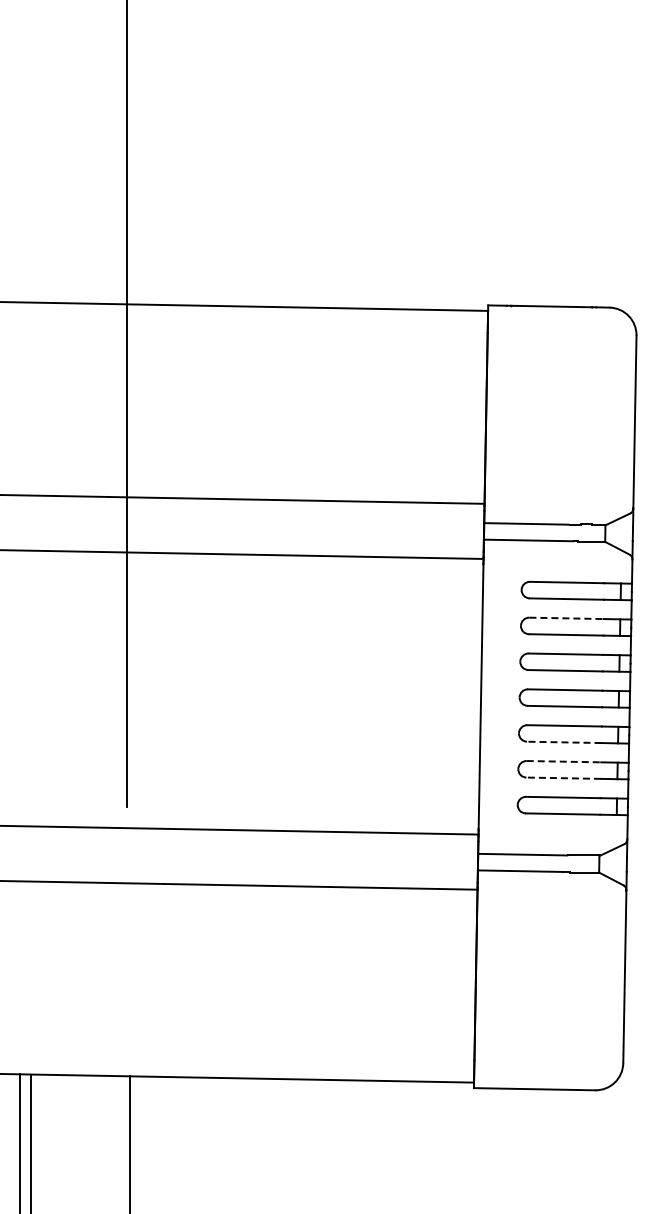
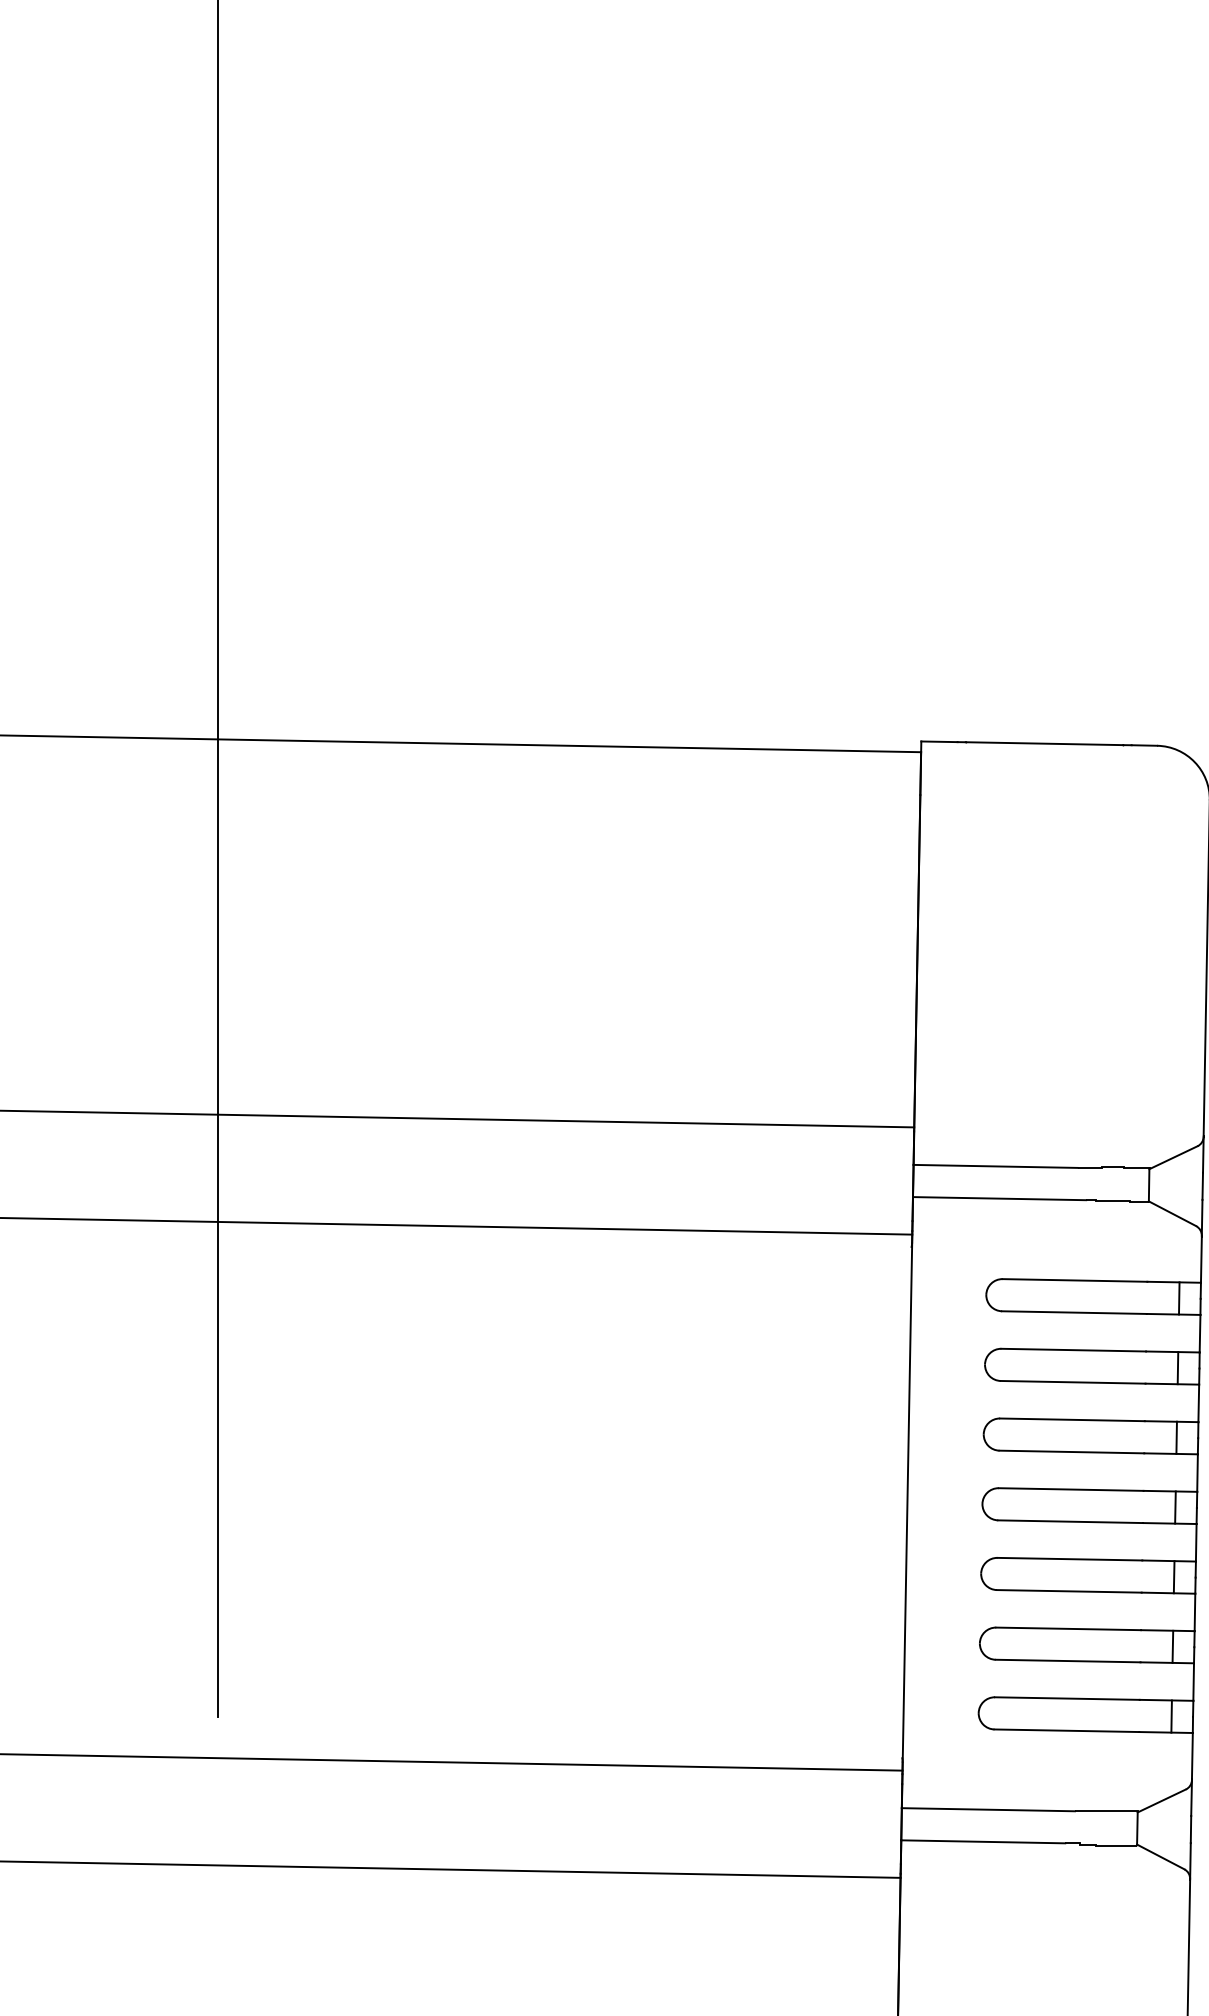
line: (567, 618) -> (1075, 1350), dashed -> solid
line: (563, 742) -> (1067, 1591), dashed -> solid
line: (564, 761) -> (1069, 1628), dashed -> solid
line: (563, 778) -> (1067, 1661), dashed -> solid

